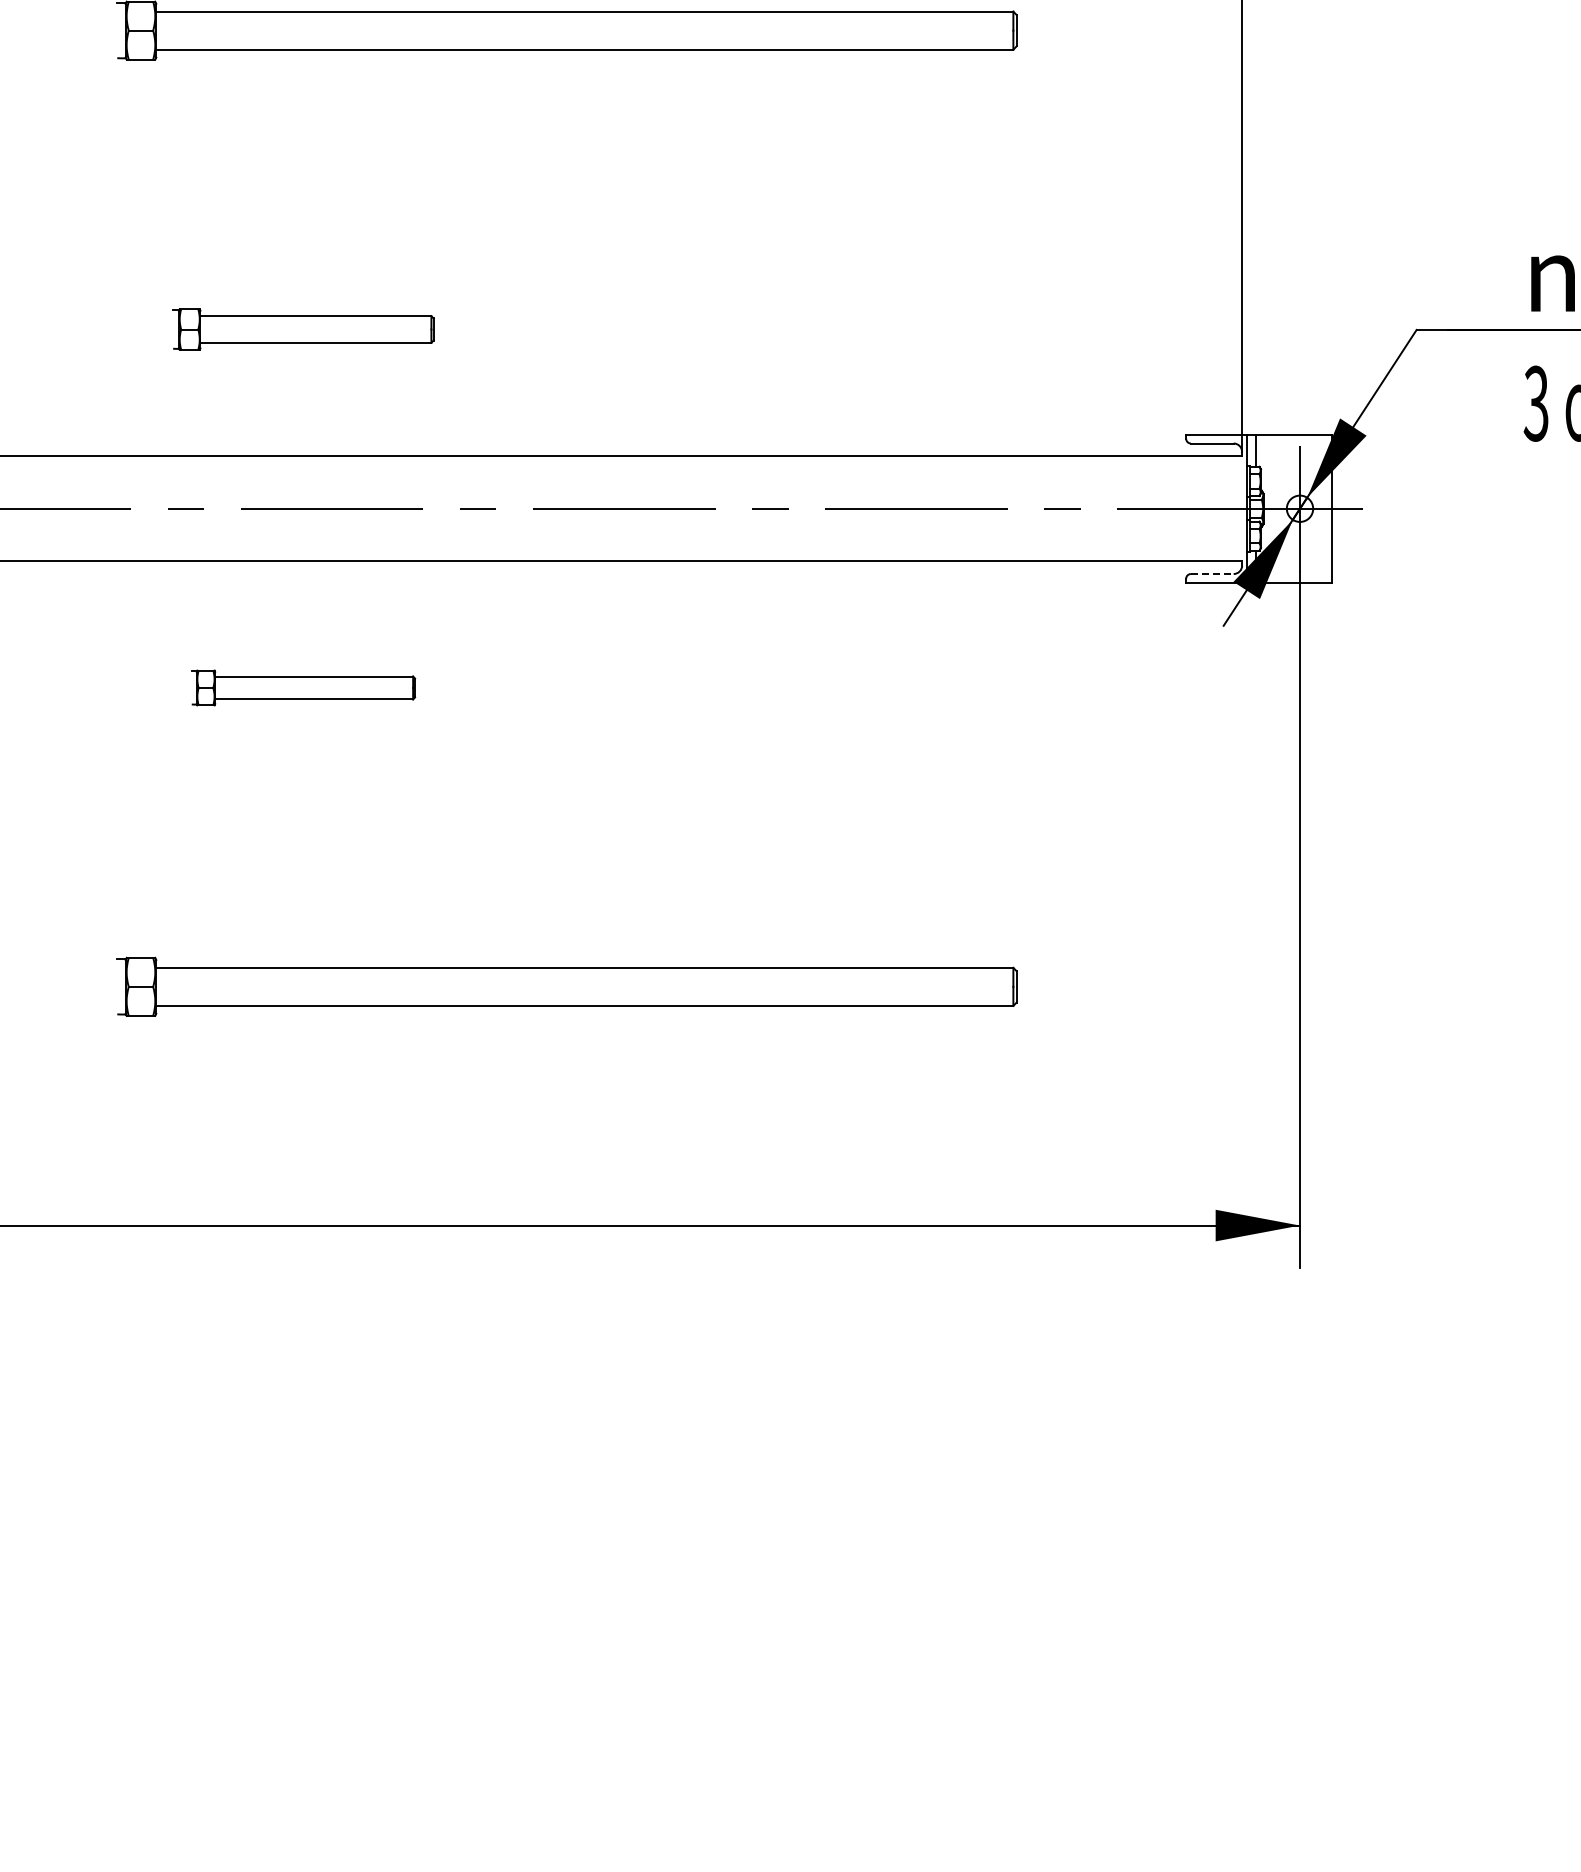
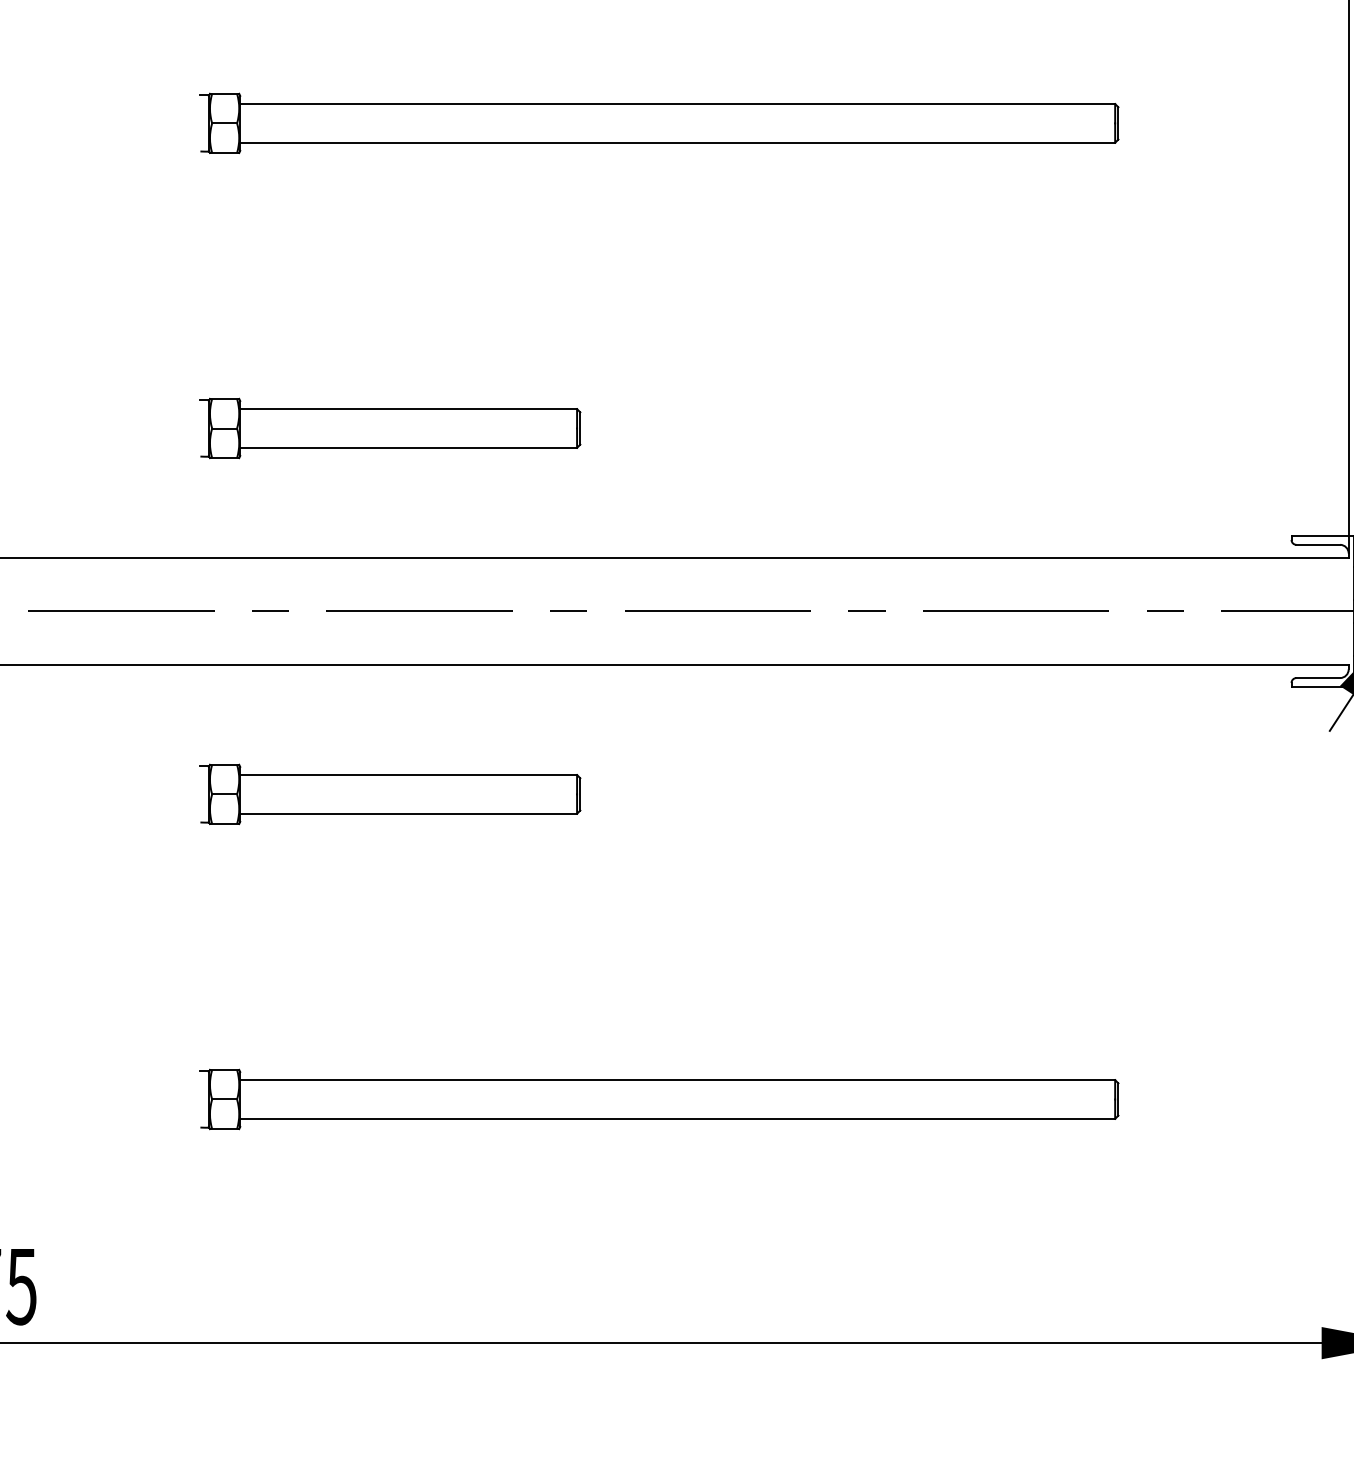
part: (303, 329) -> (390, 428), size x1.43
line: (1212, 574) -> (1318, 678), dashed -> solid
part: (303, 687) -> (390, 793), size x1.67

